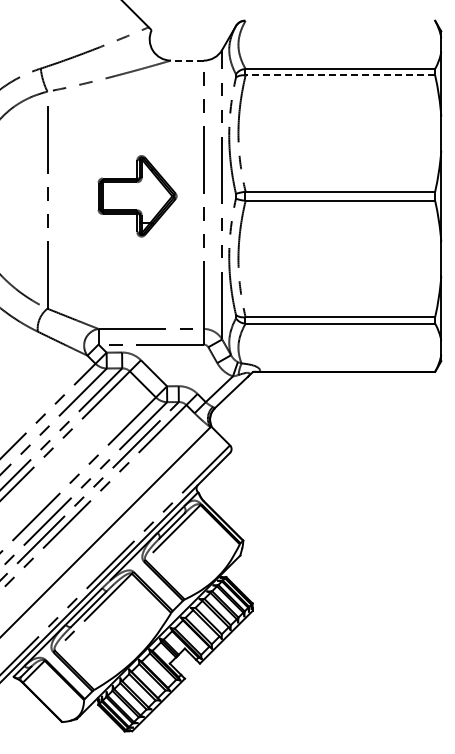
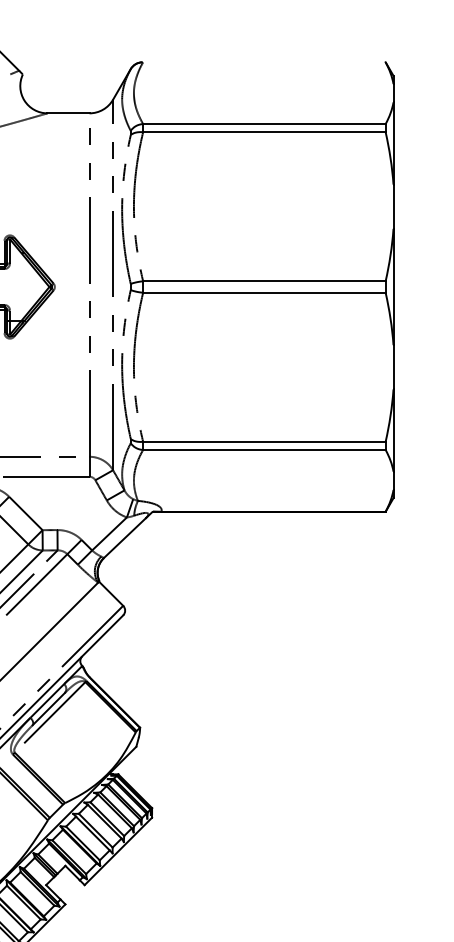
line: (186, 60) -> (67, 113), dashed -> solid
line: (340, 75) -> (264, 132), dashed -> solid

